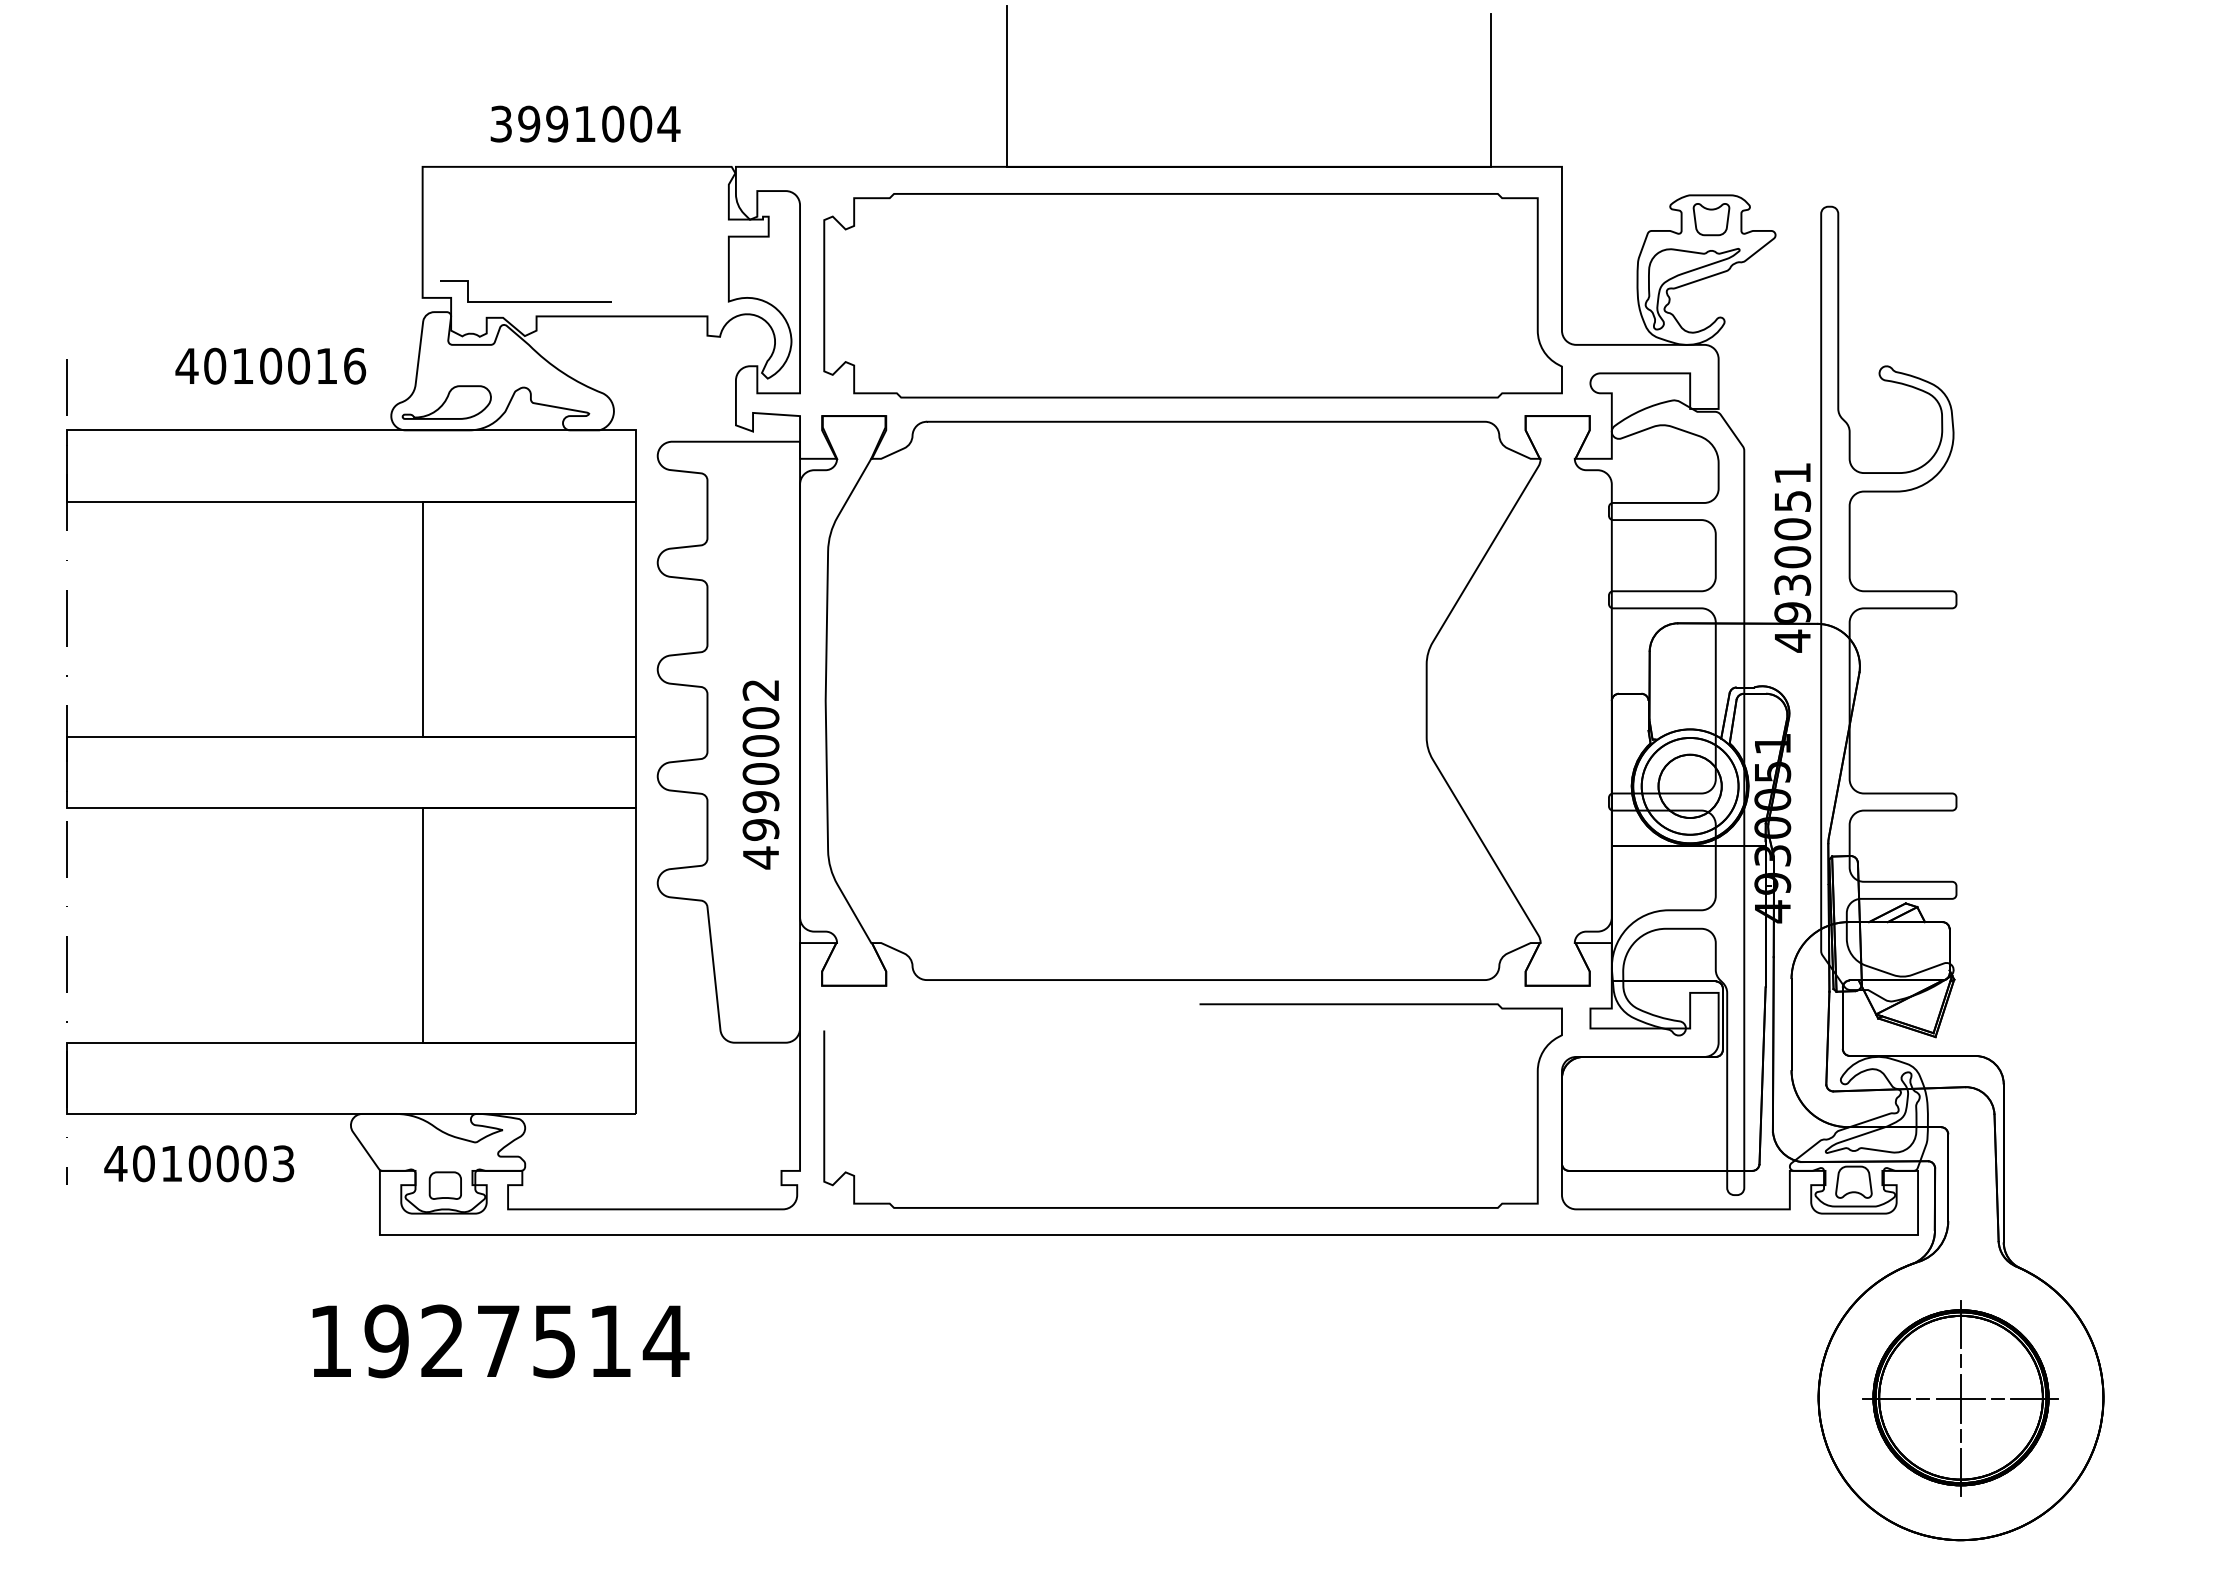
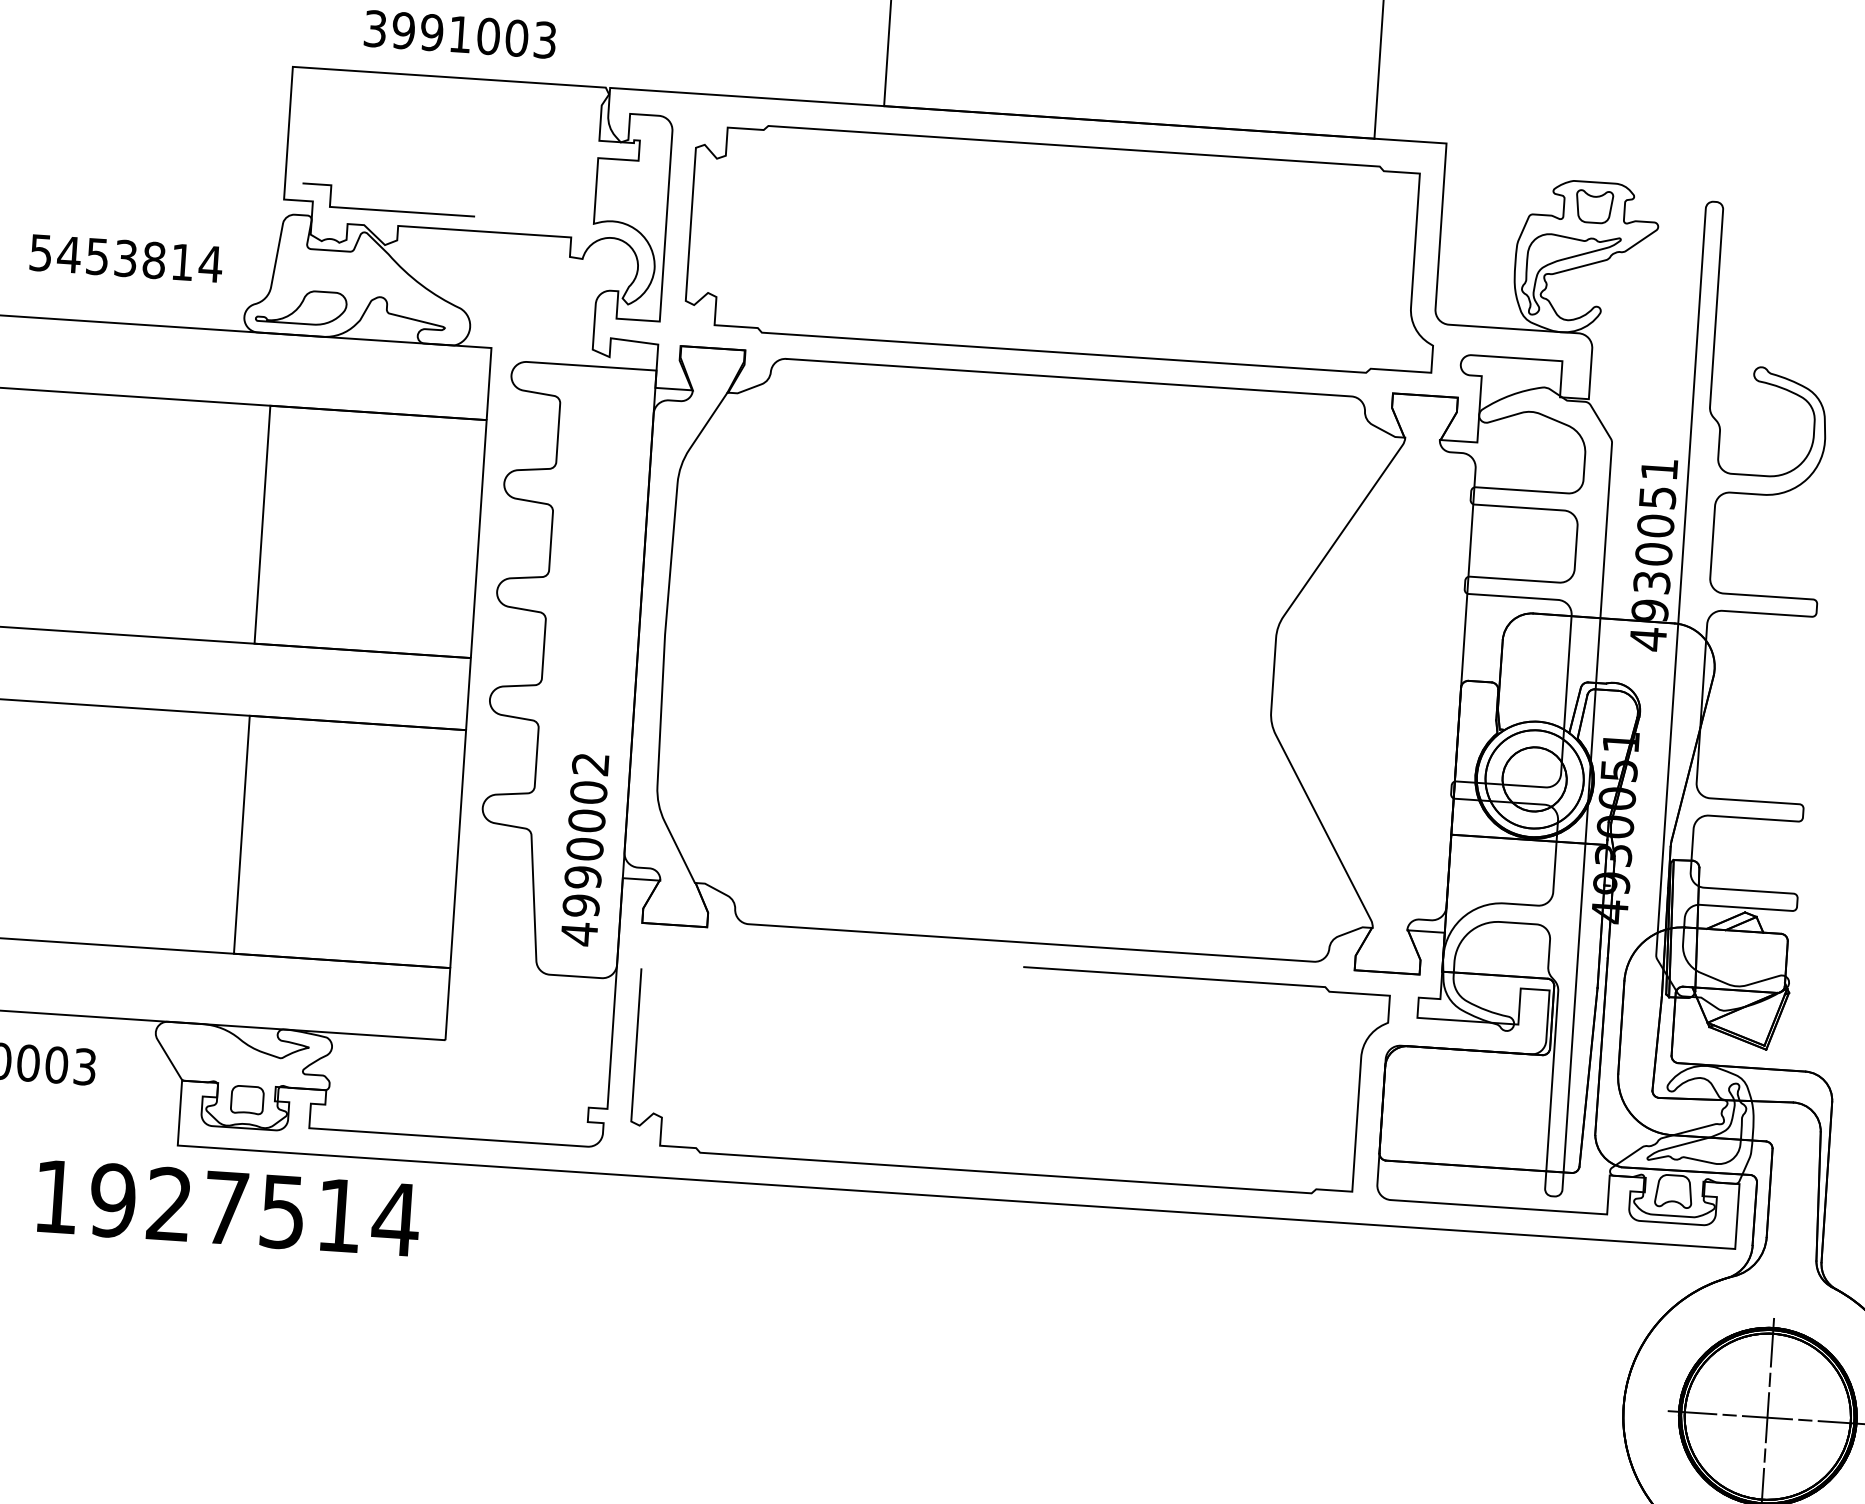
text: (668, 123) -> (544, 39), 3991004 -> 3991003
text: (270, 365) -> (125, 257), 4010016 -> 5453814
text: (760, 774) -> (584, 849), moved
text: (500, 1341) -> (228, 1208), moved

